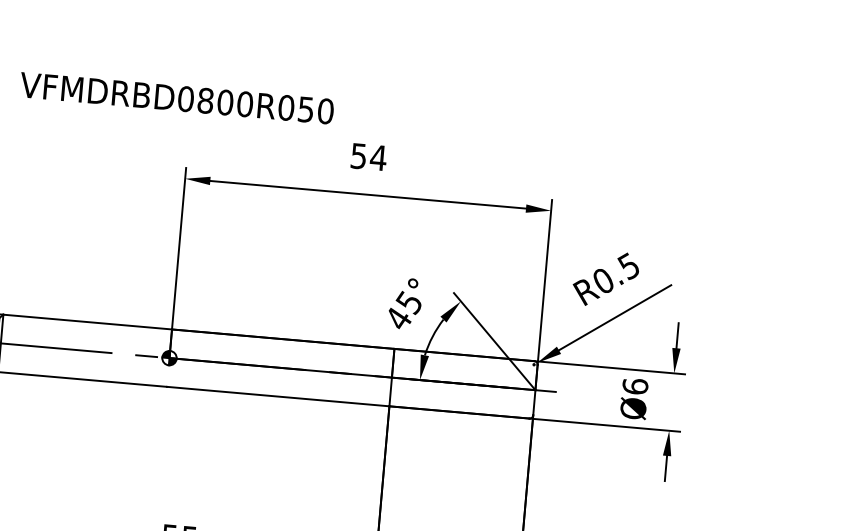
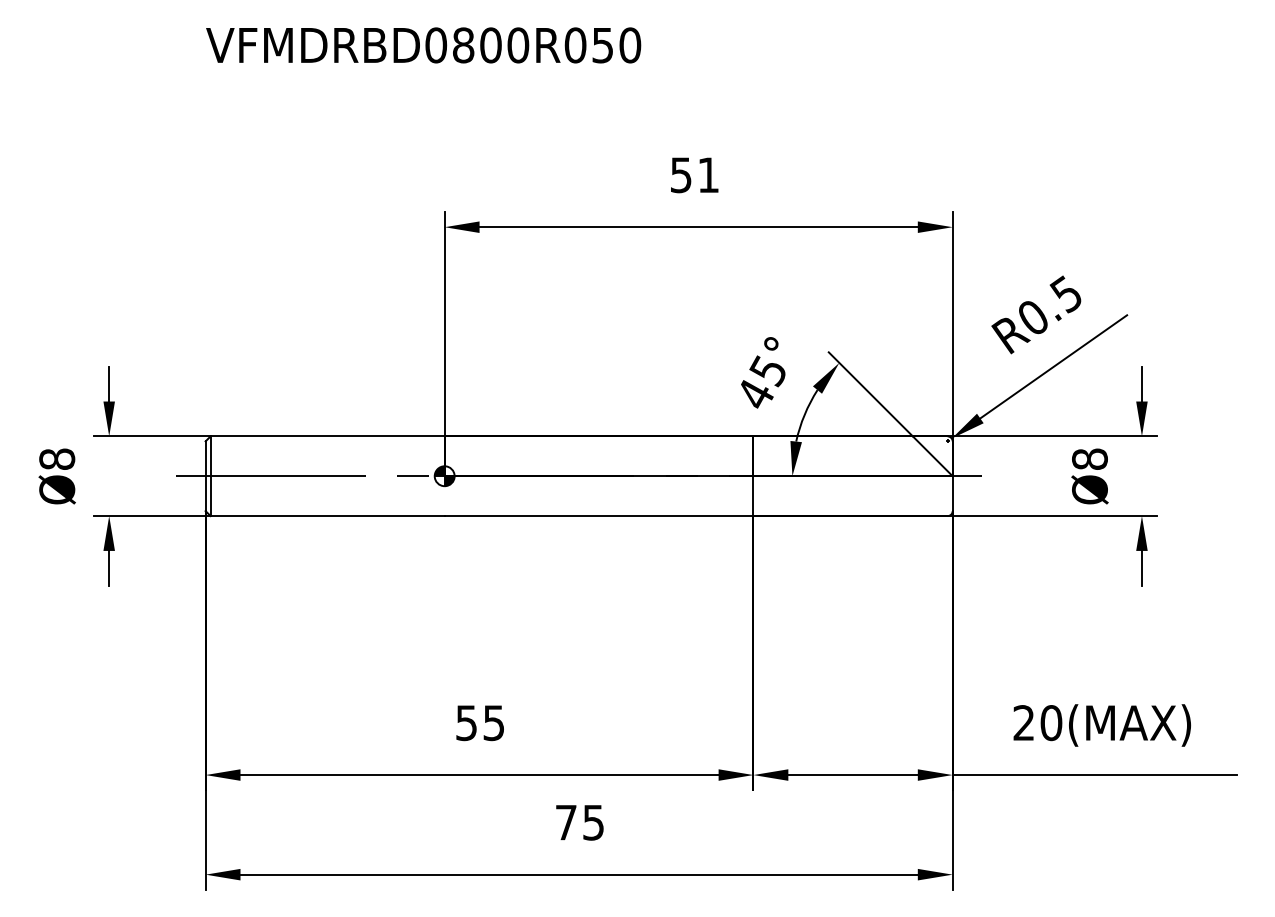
text: (176, 98) -> (423, 45), moved
text: (378, 157) -> (708, 174), 54 -> 51
text: (635, 386) -> (1089, 458), Ø6 -> Ø8

